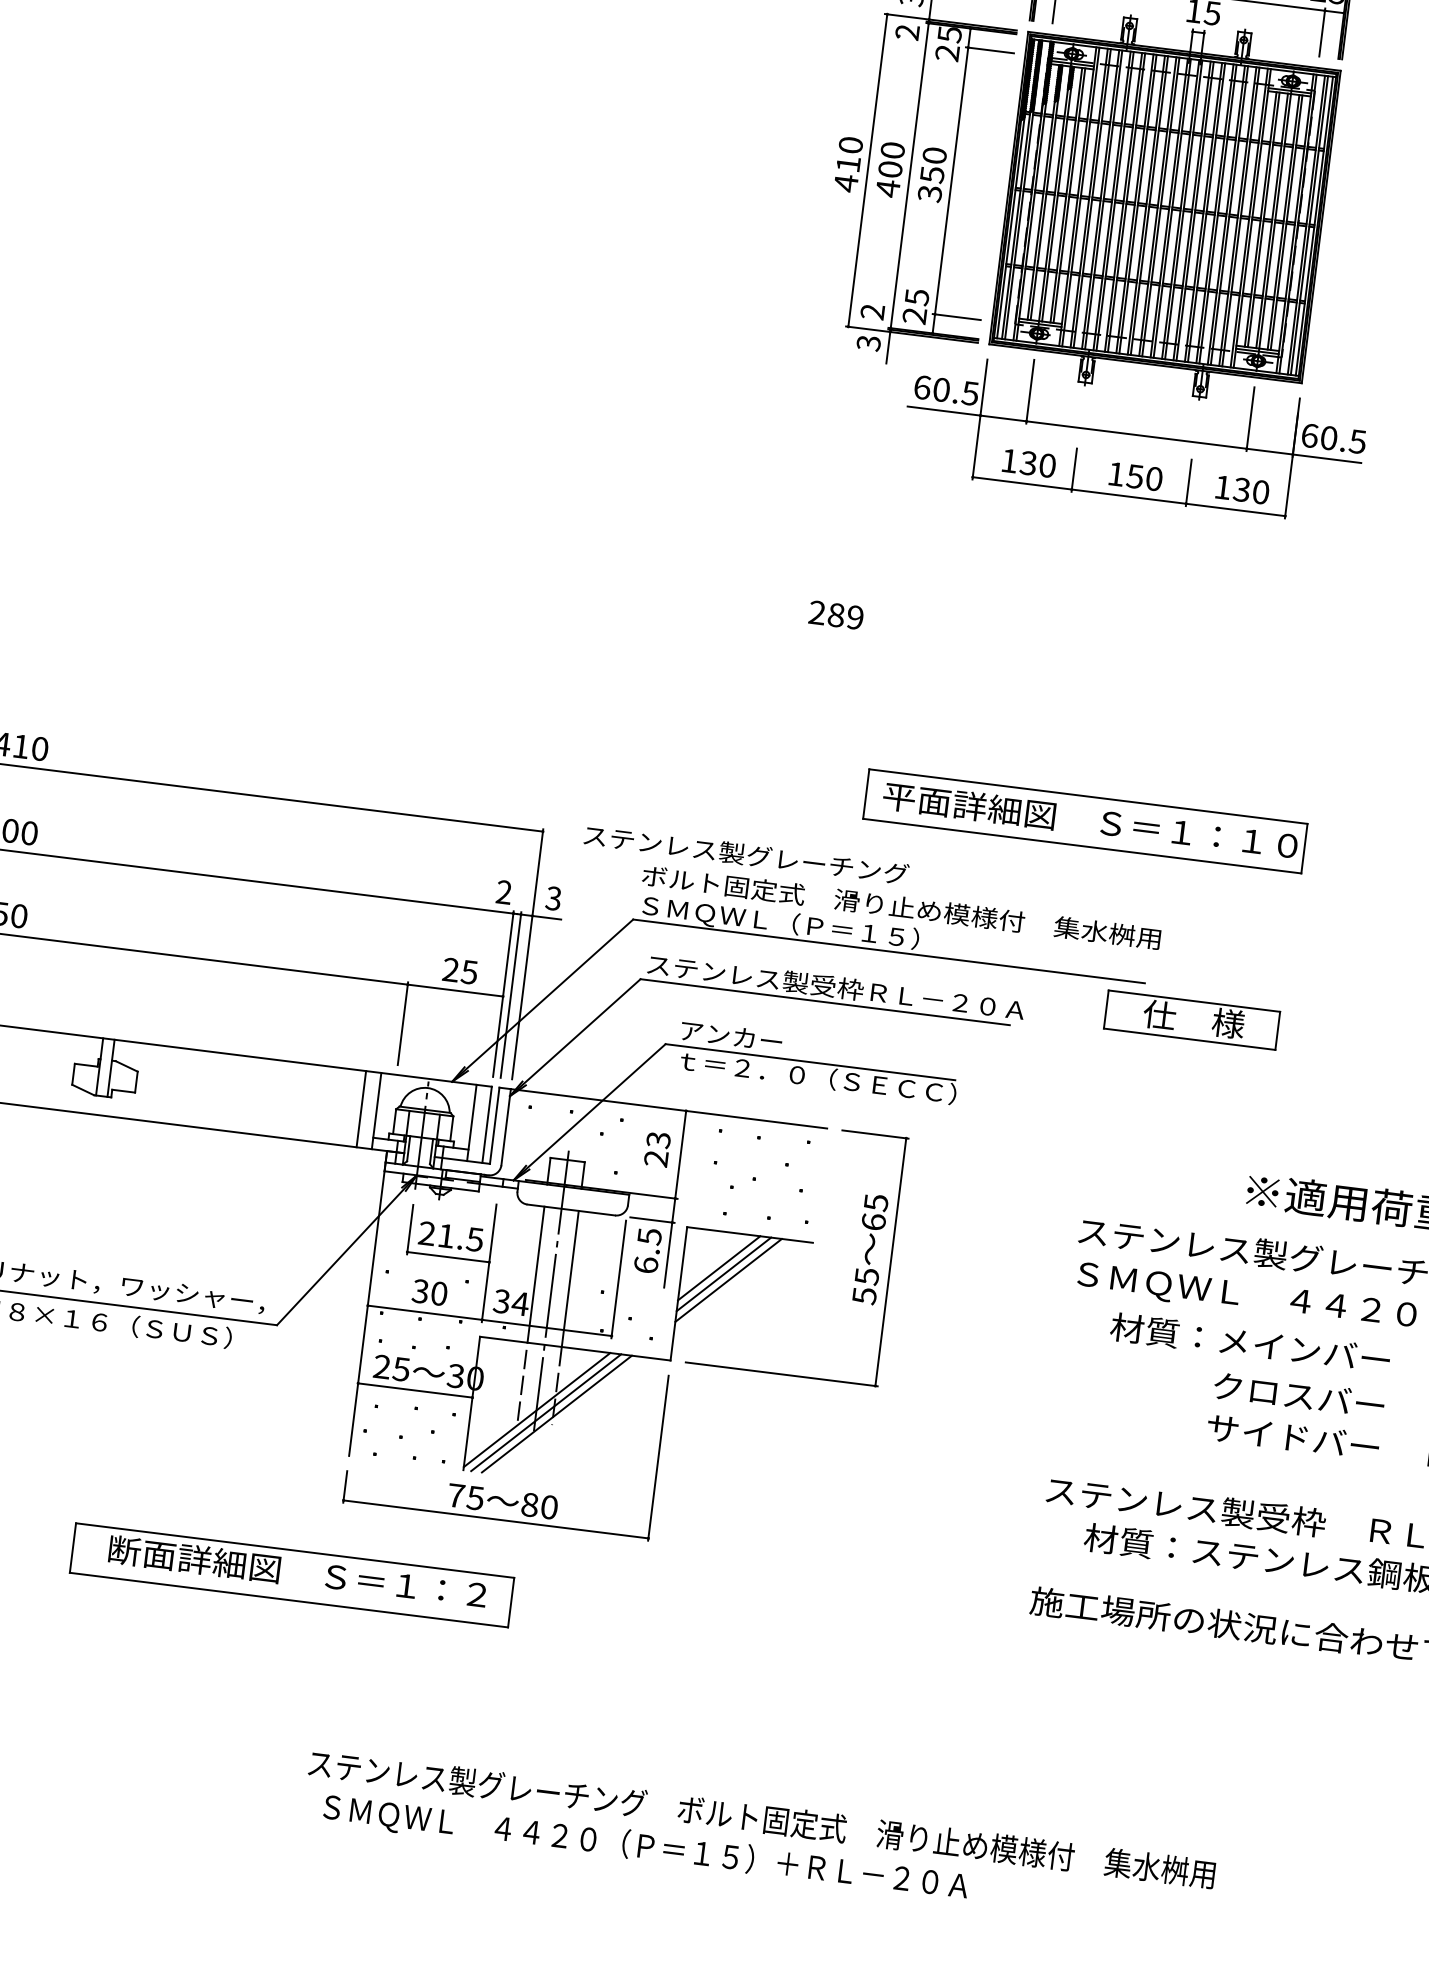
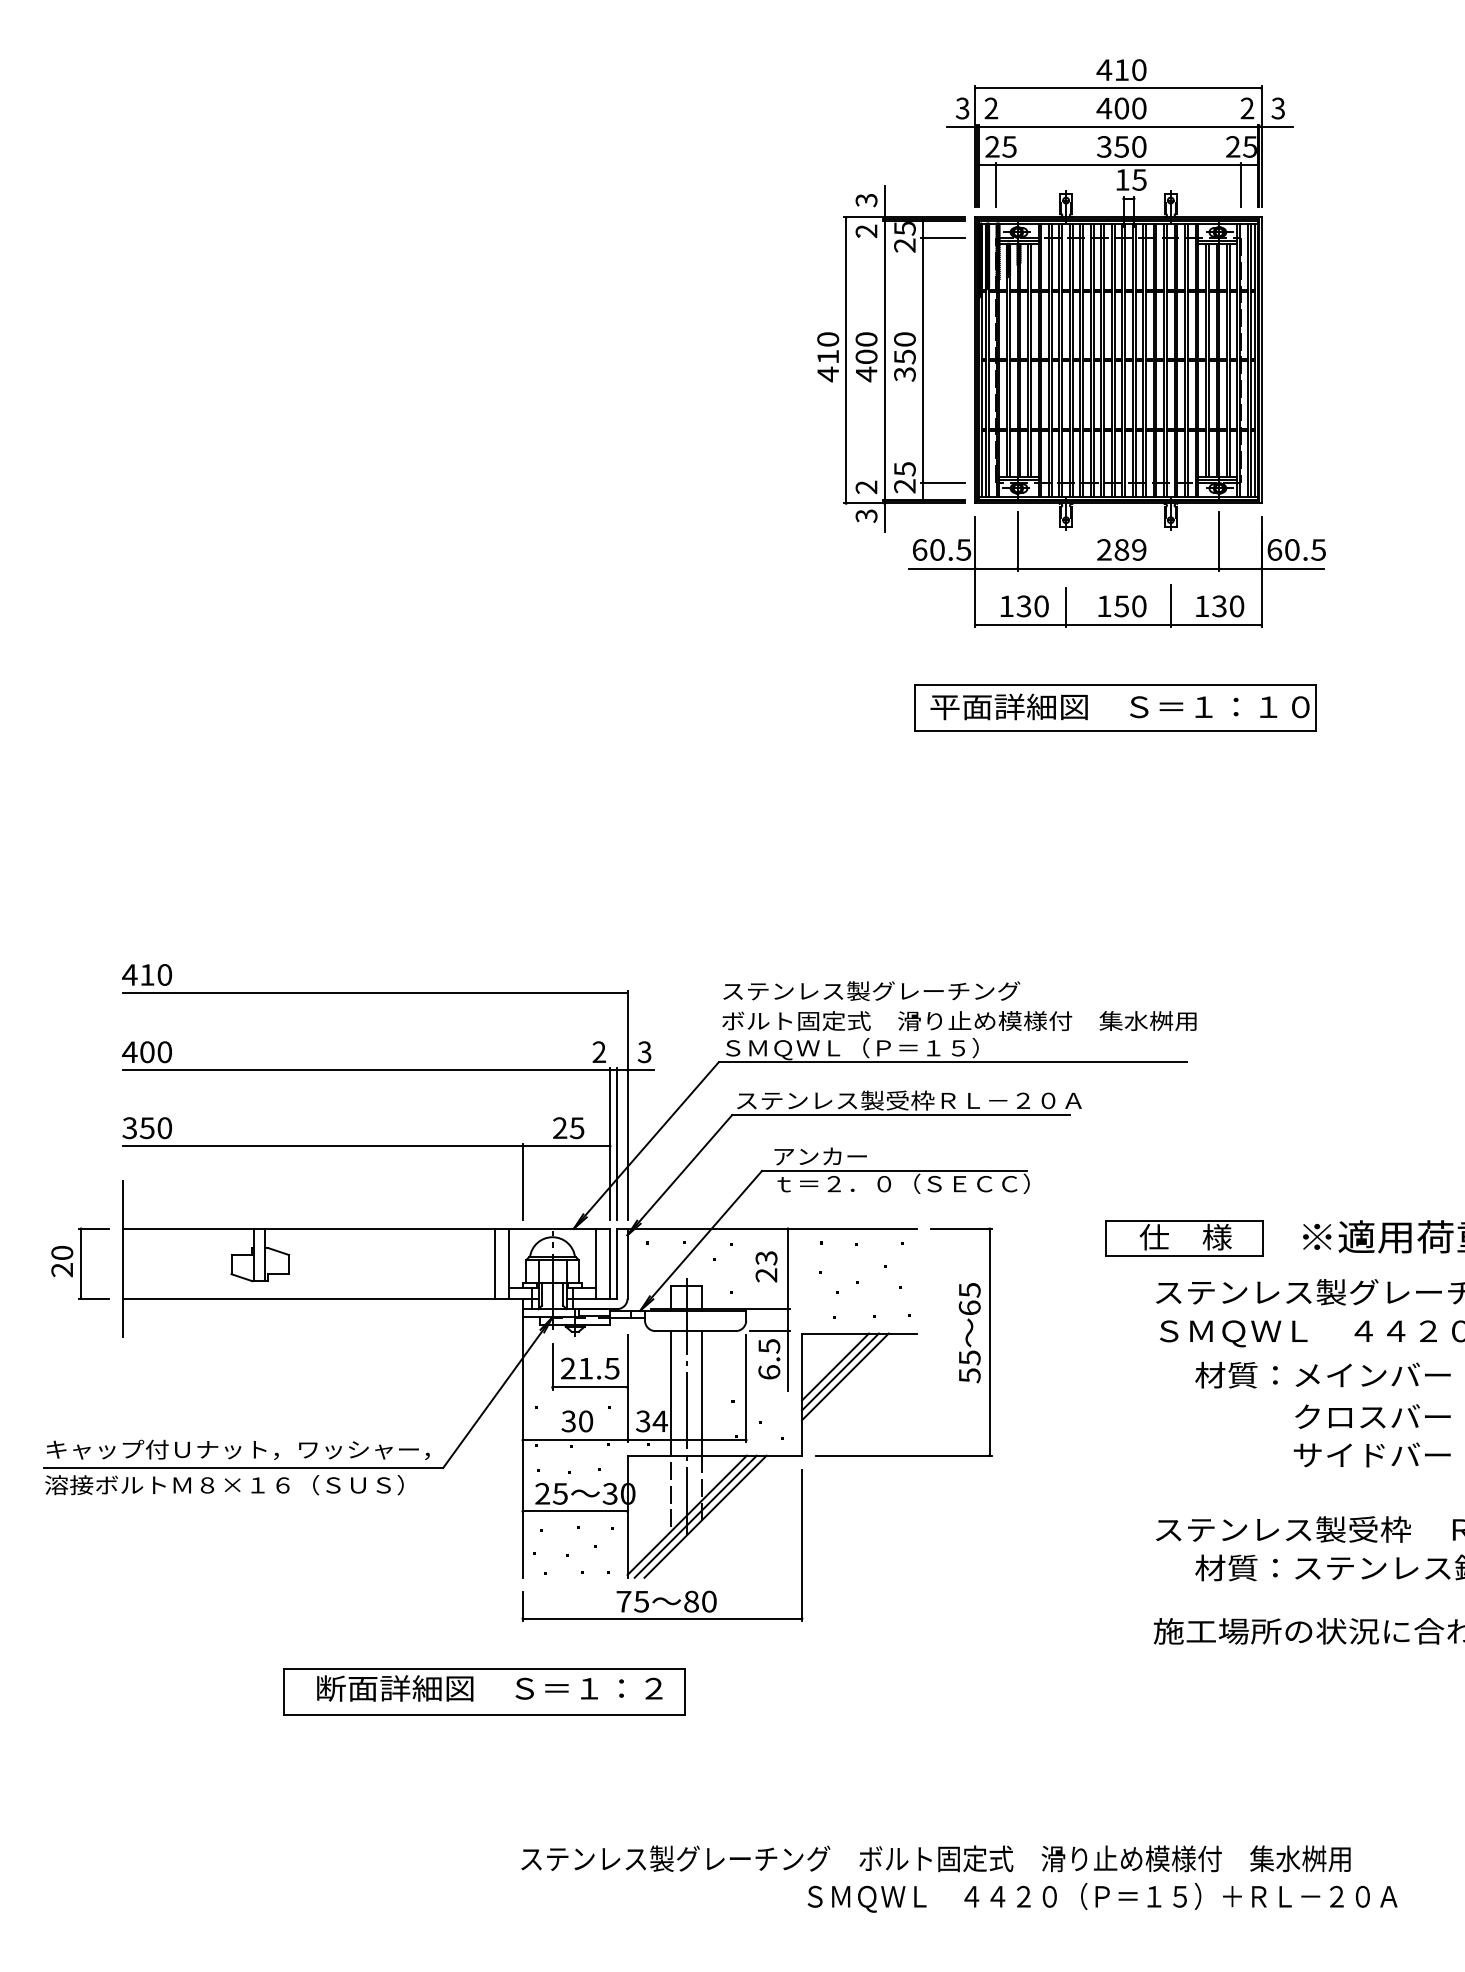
text: (836, 614) -> (1121, 549), moved
part: (1085, 820) -> (1115, 707), moved
text: (746, 855) -> (871, 991), moved
part: (1192, 1020) -> (1184, 1238), moved
text: (645, 1847) -> (1102, 1897), moved

